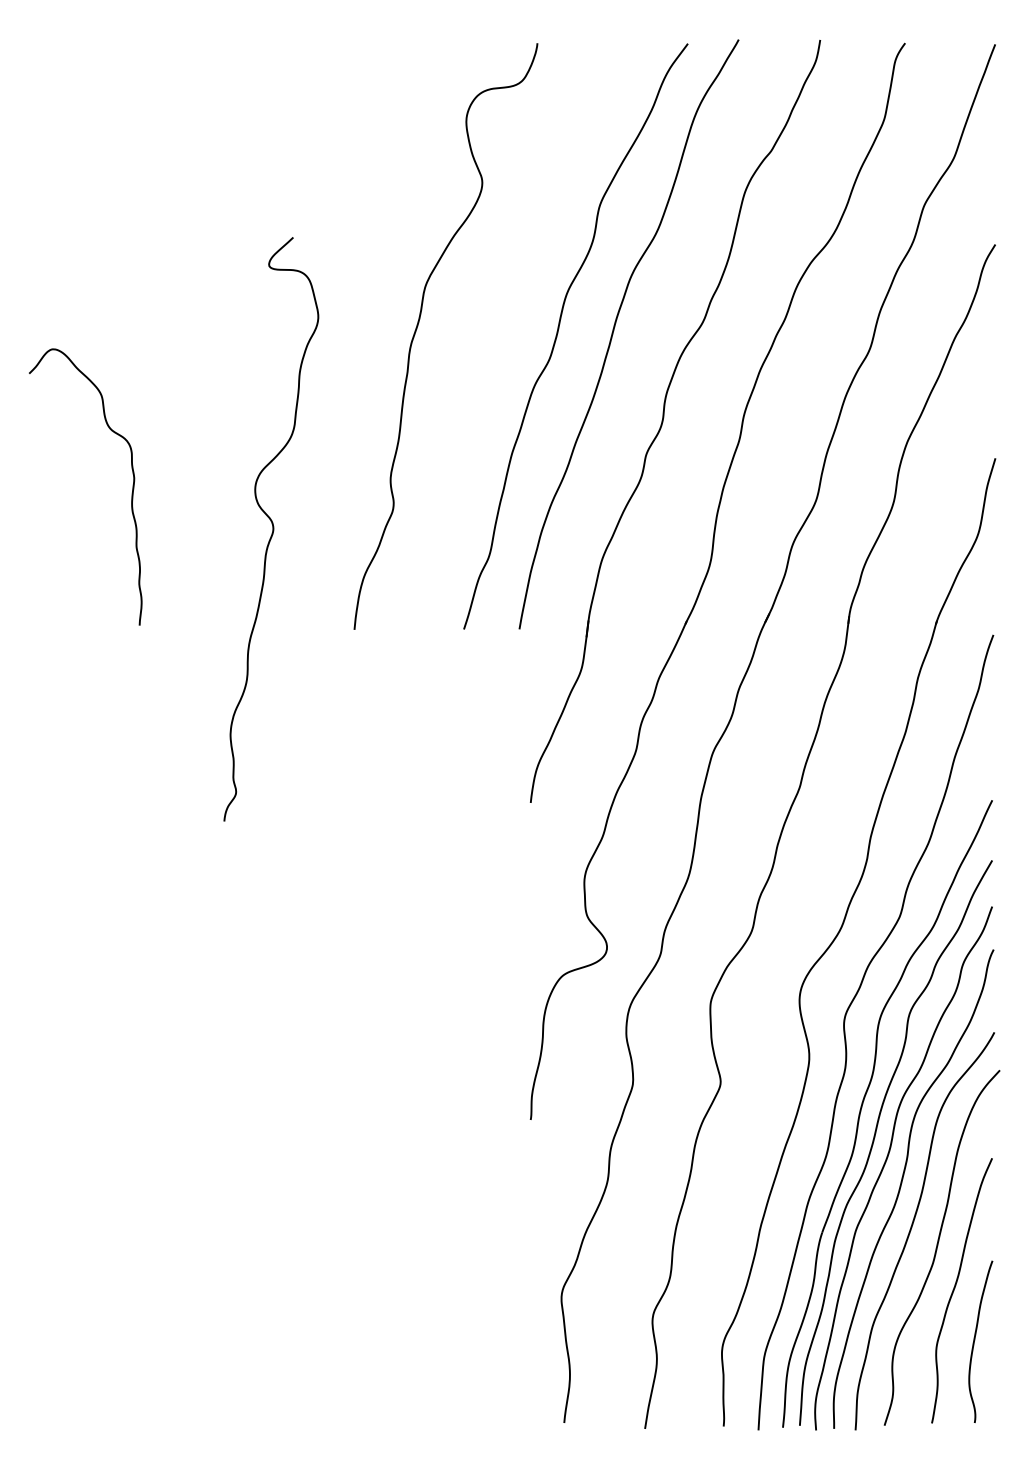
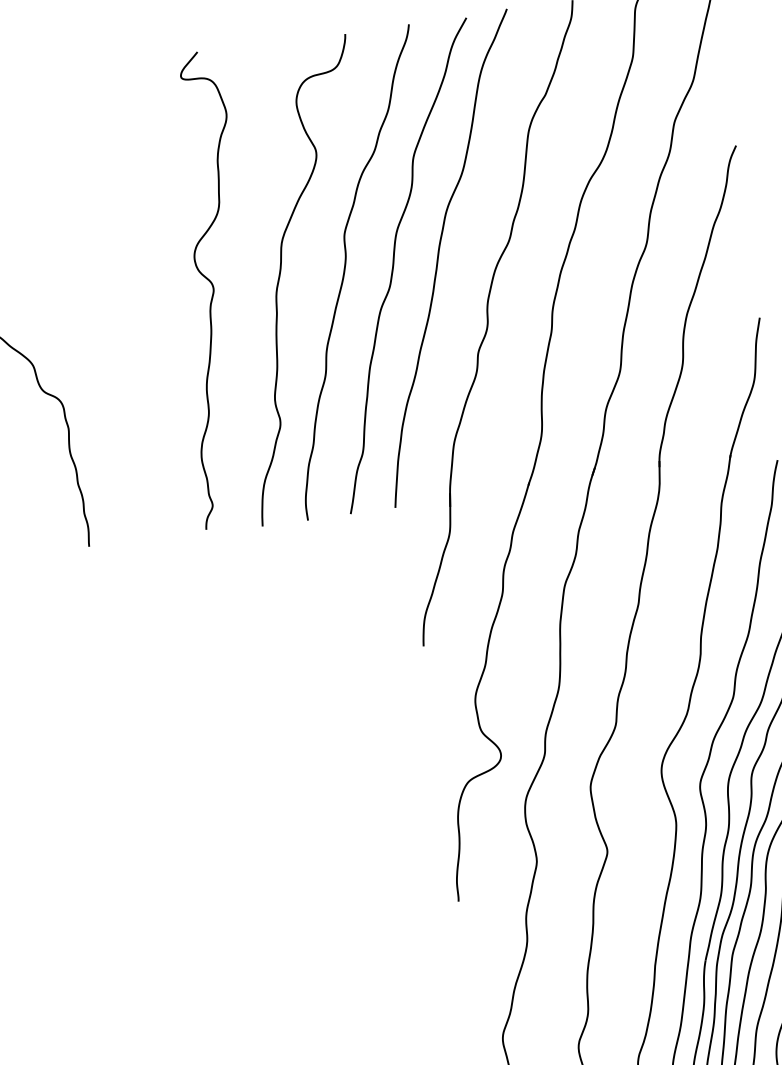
curve: (497, 334) -> (345, 272), added
curve: (272, 529) -> (212, 289), moved

